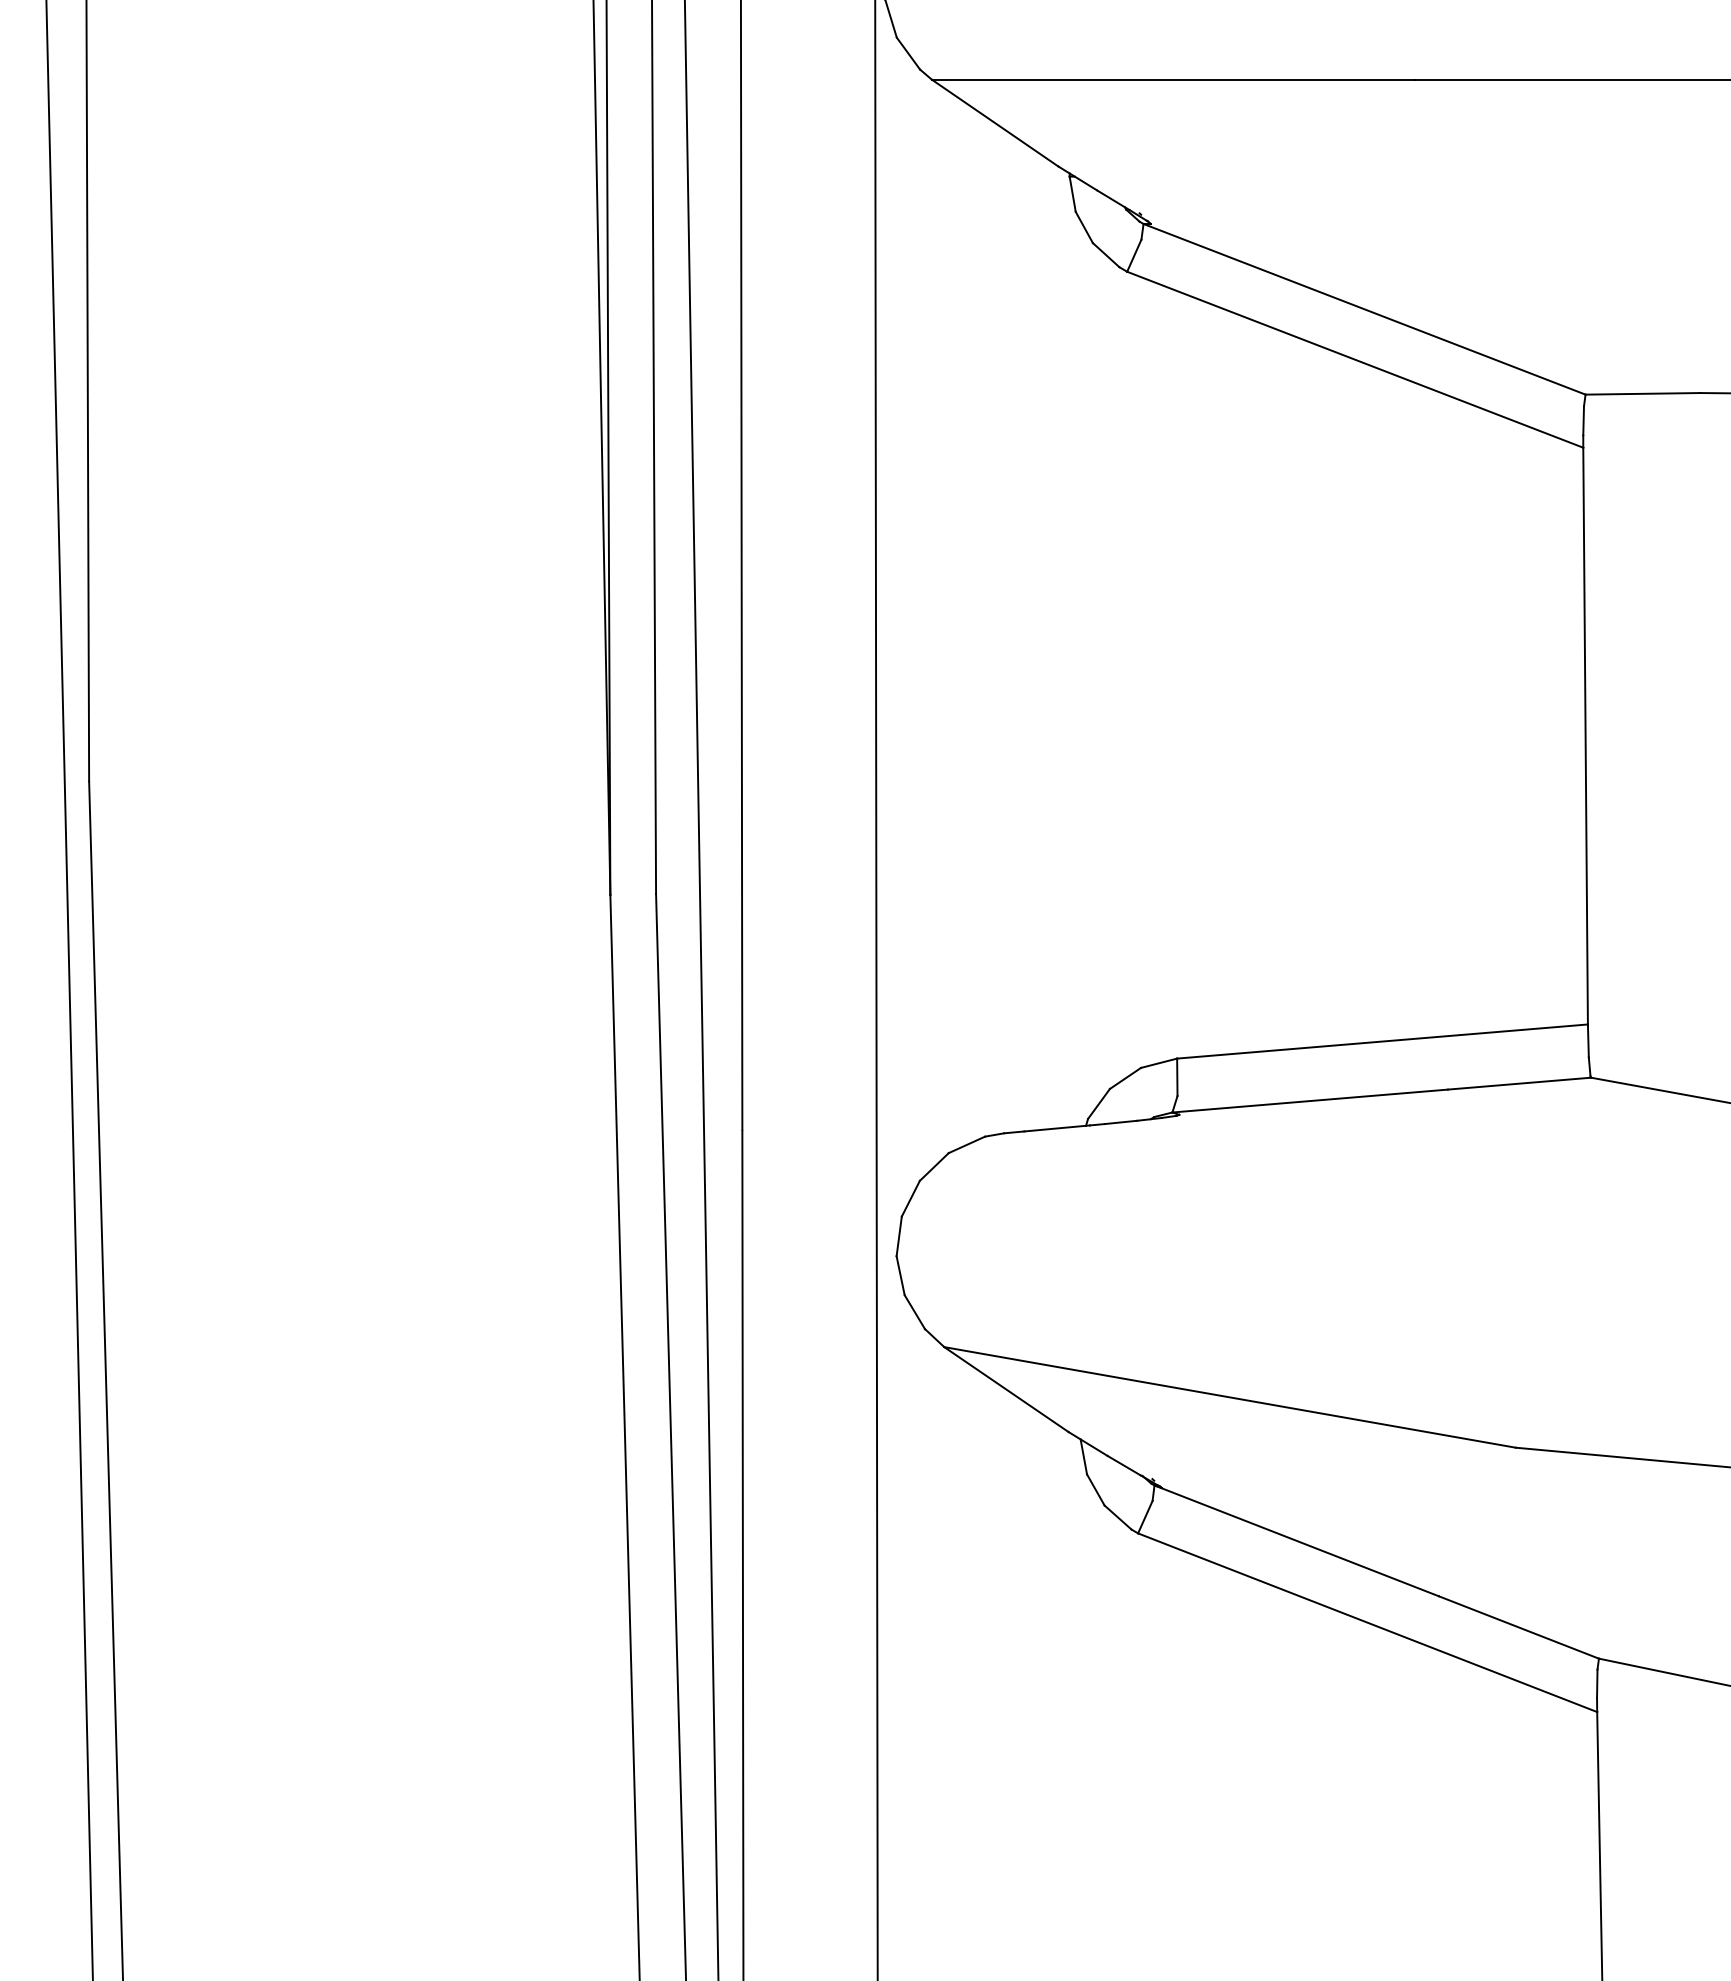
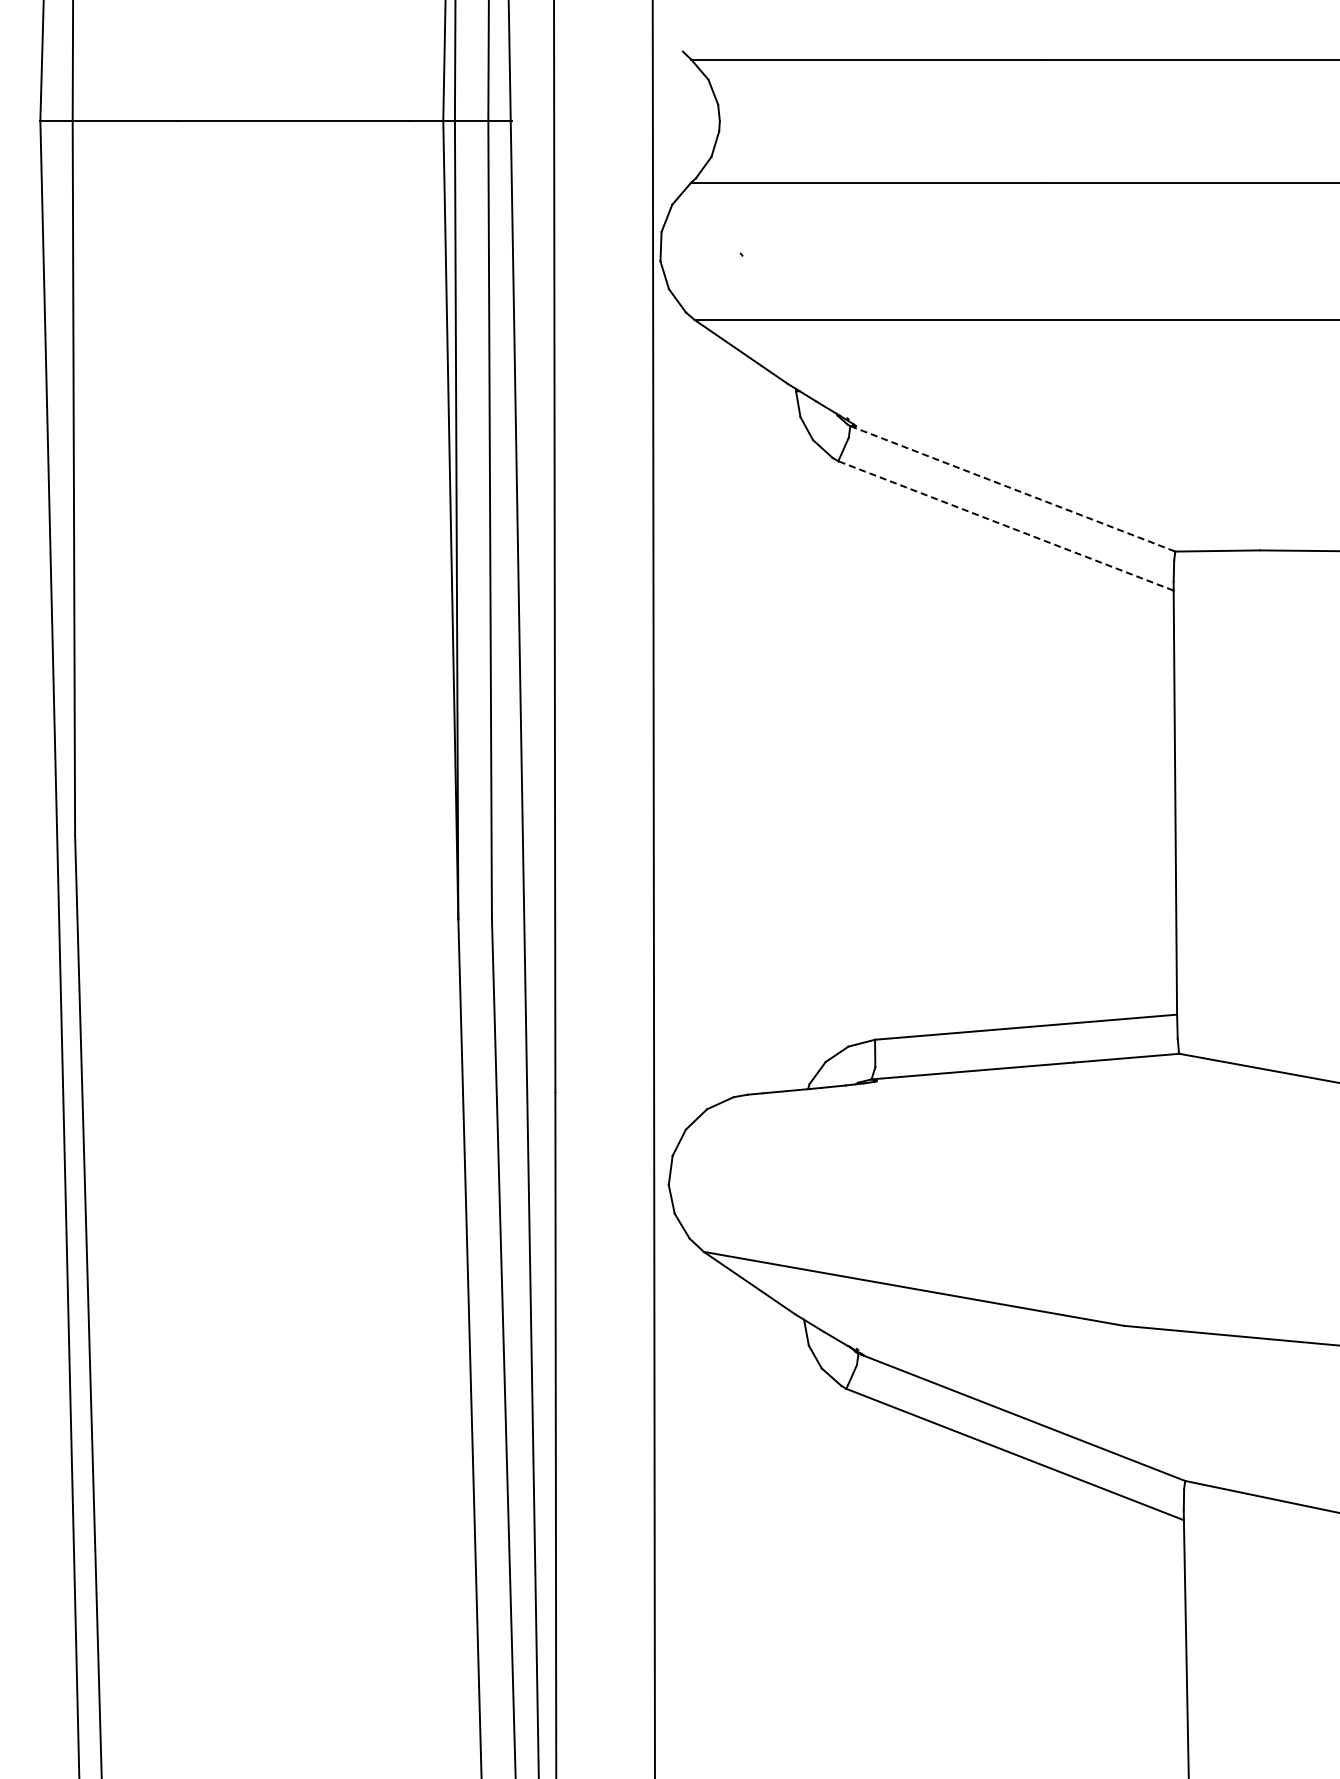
line: (1365, 310) -> (1013, 489), solid -> dashed
line: (1355, 359) -> (1006, 525), solid -> dashed

